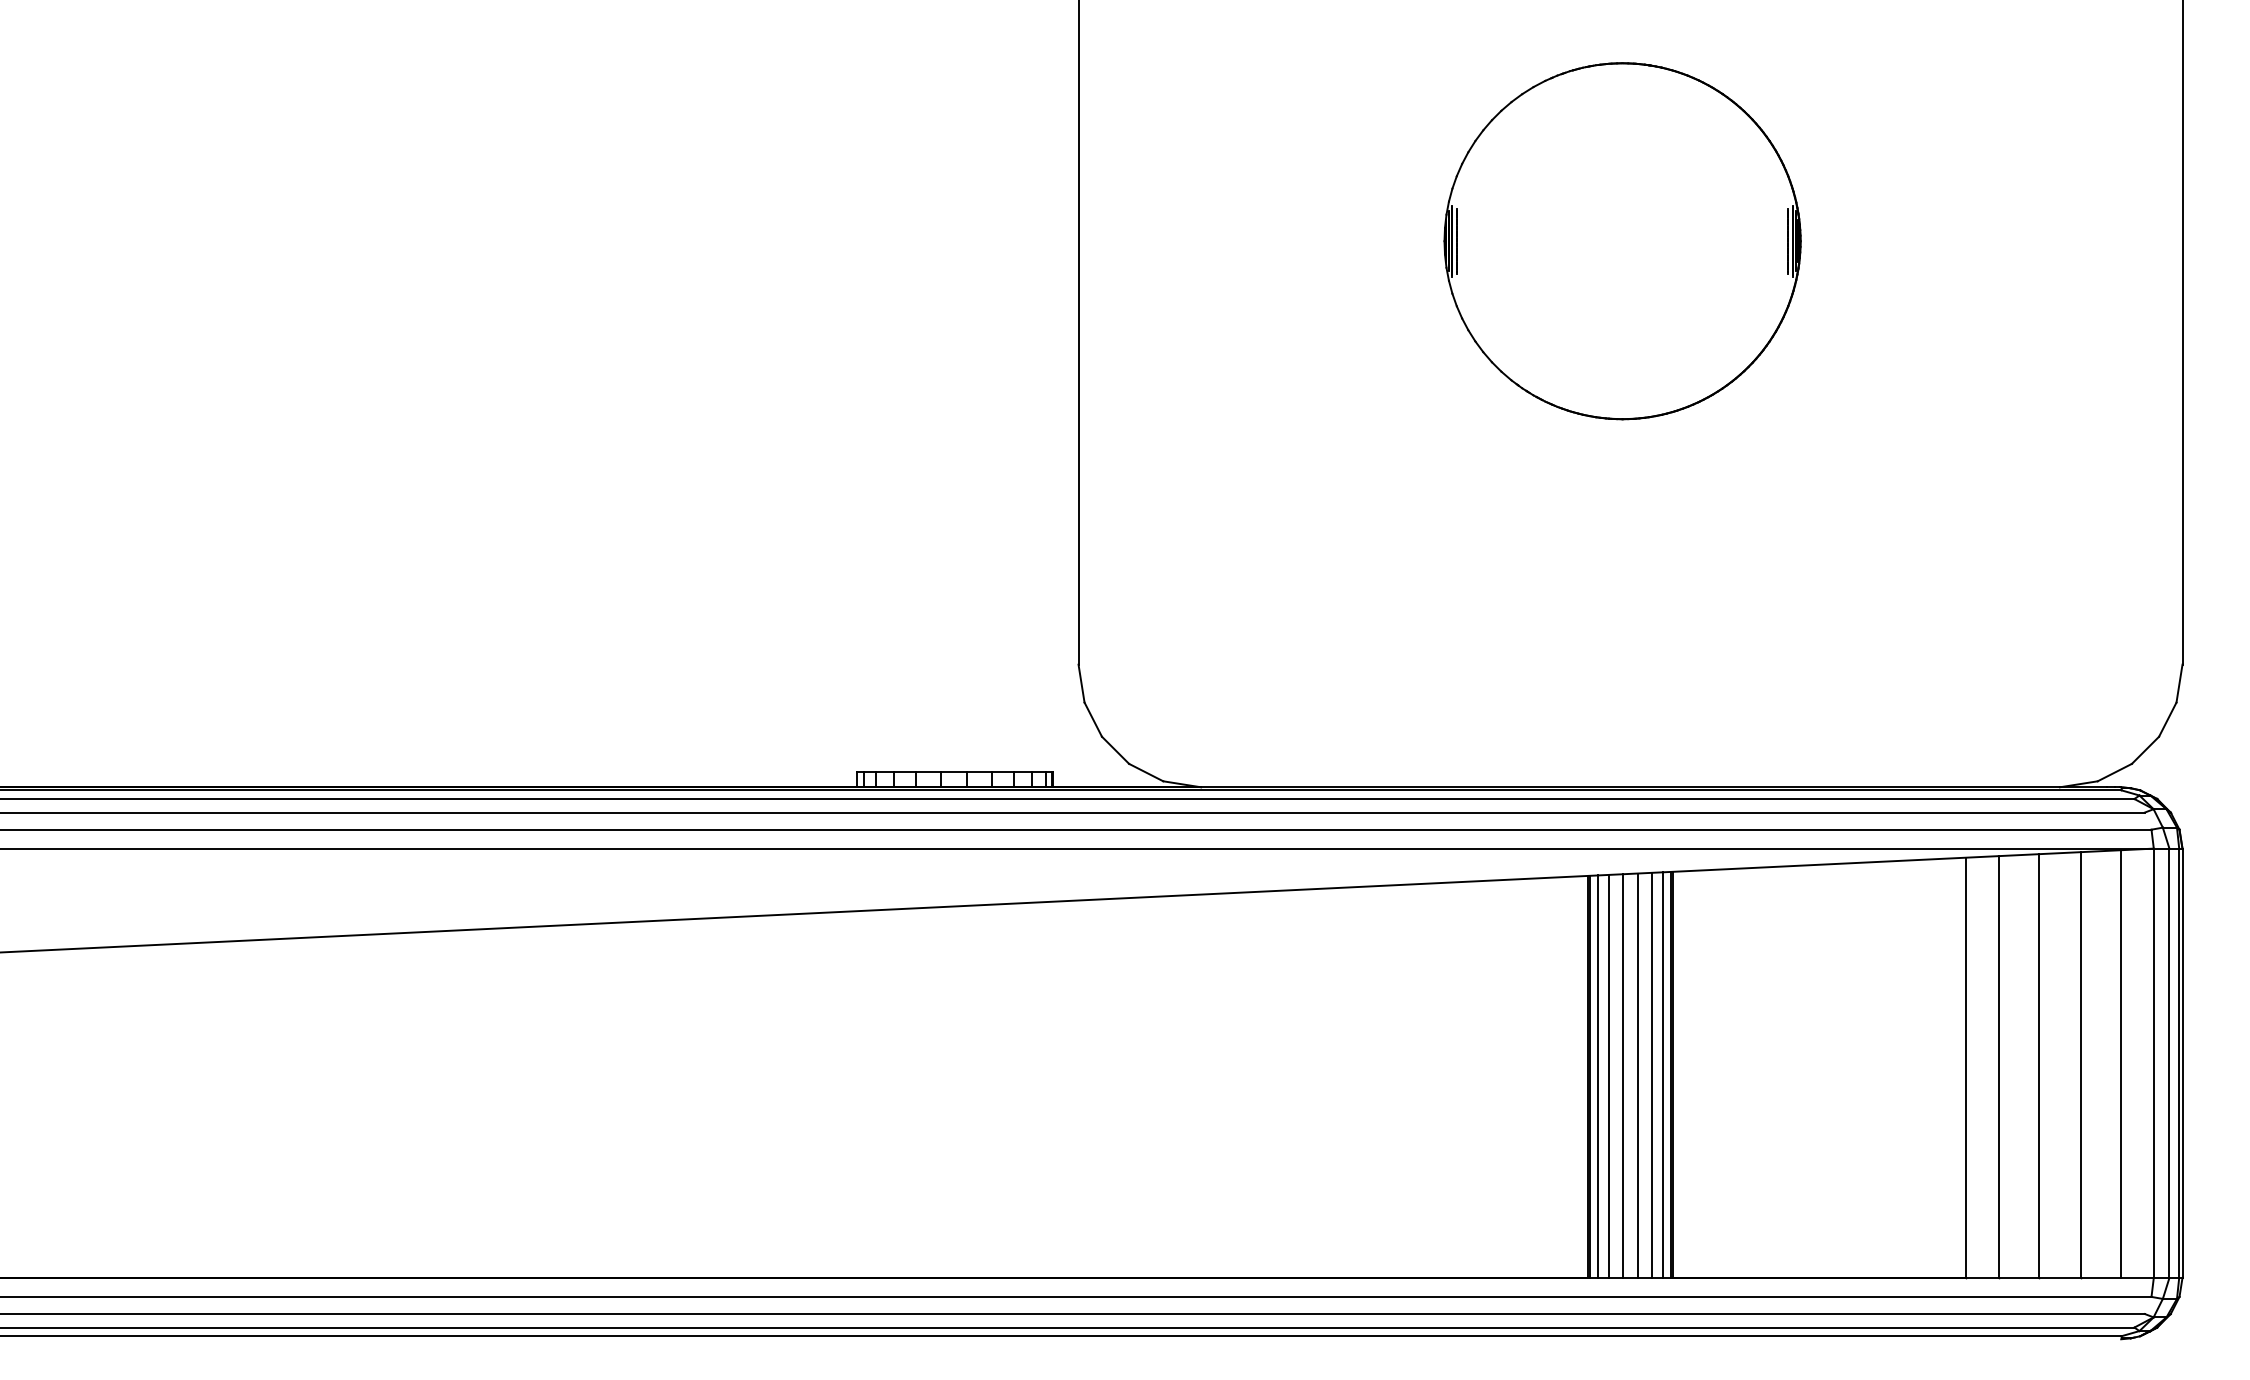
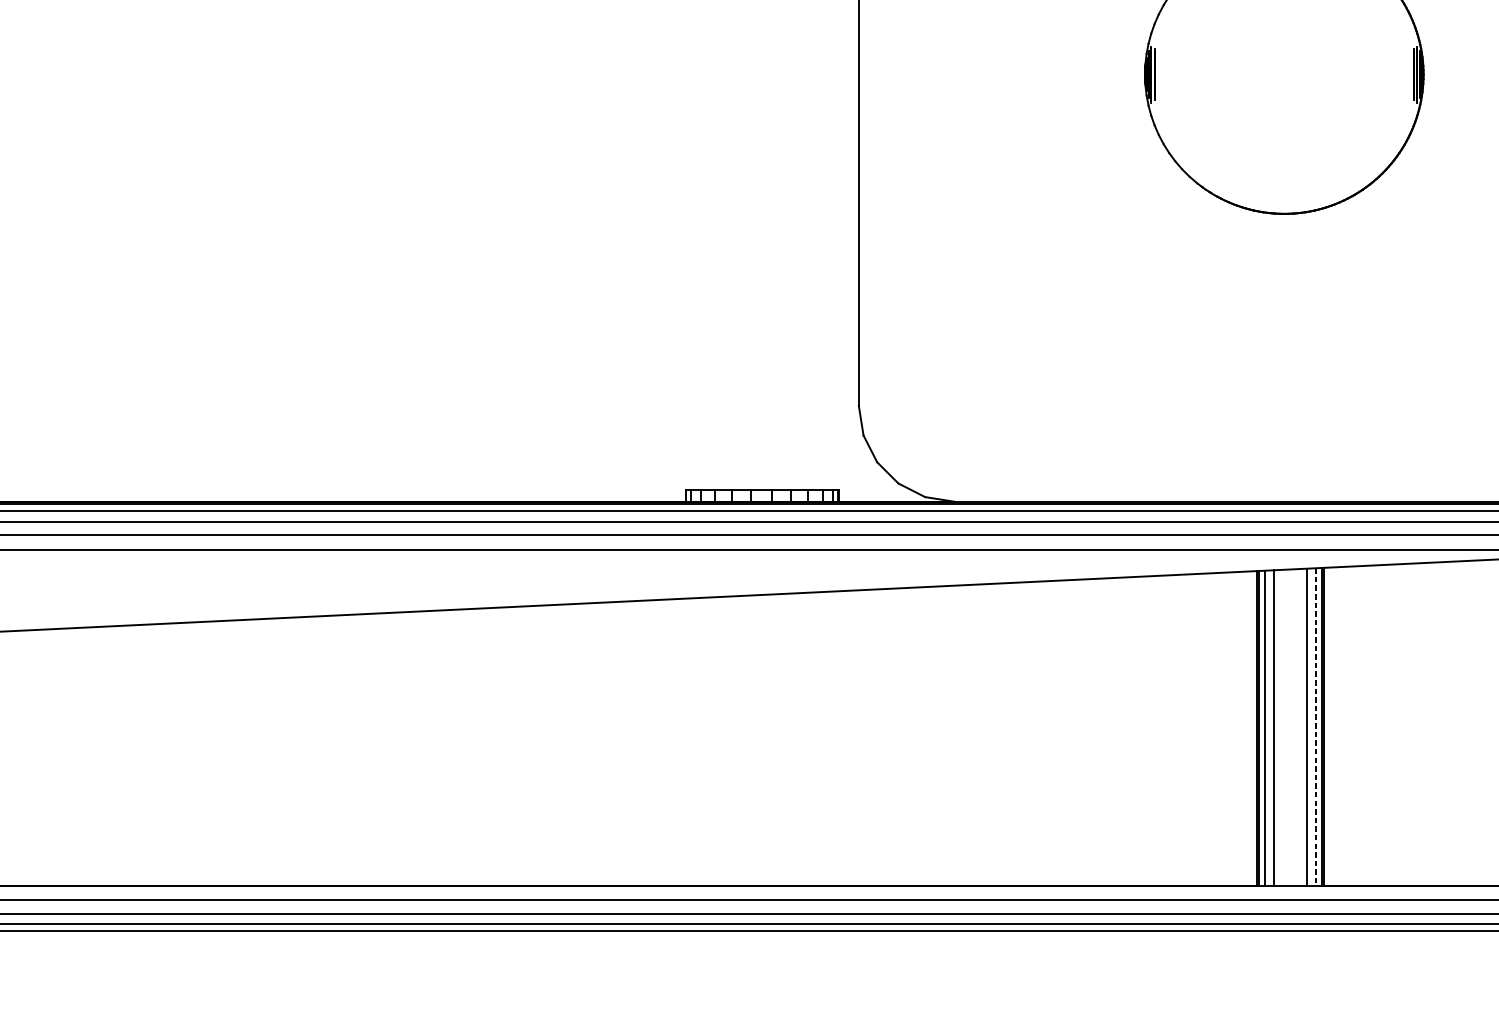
line: (1623, 1075) -> (1285, 727), removed
line: (1637, 1075) -> (1296, 727), removed
line: (1663, 1075) -> (1316, 727), solid -> dashed

